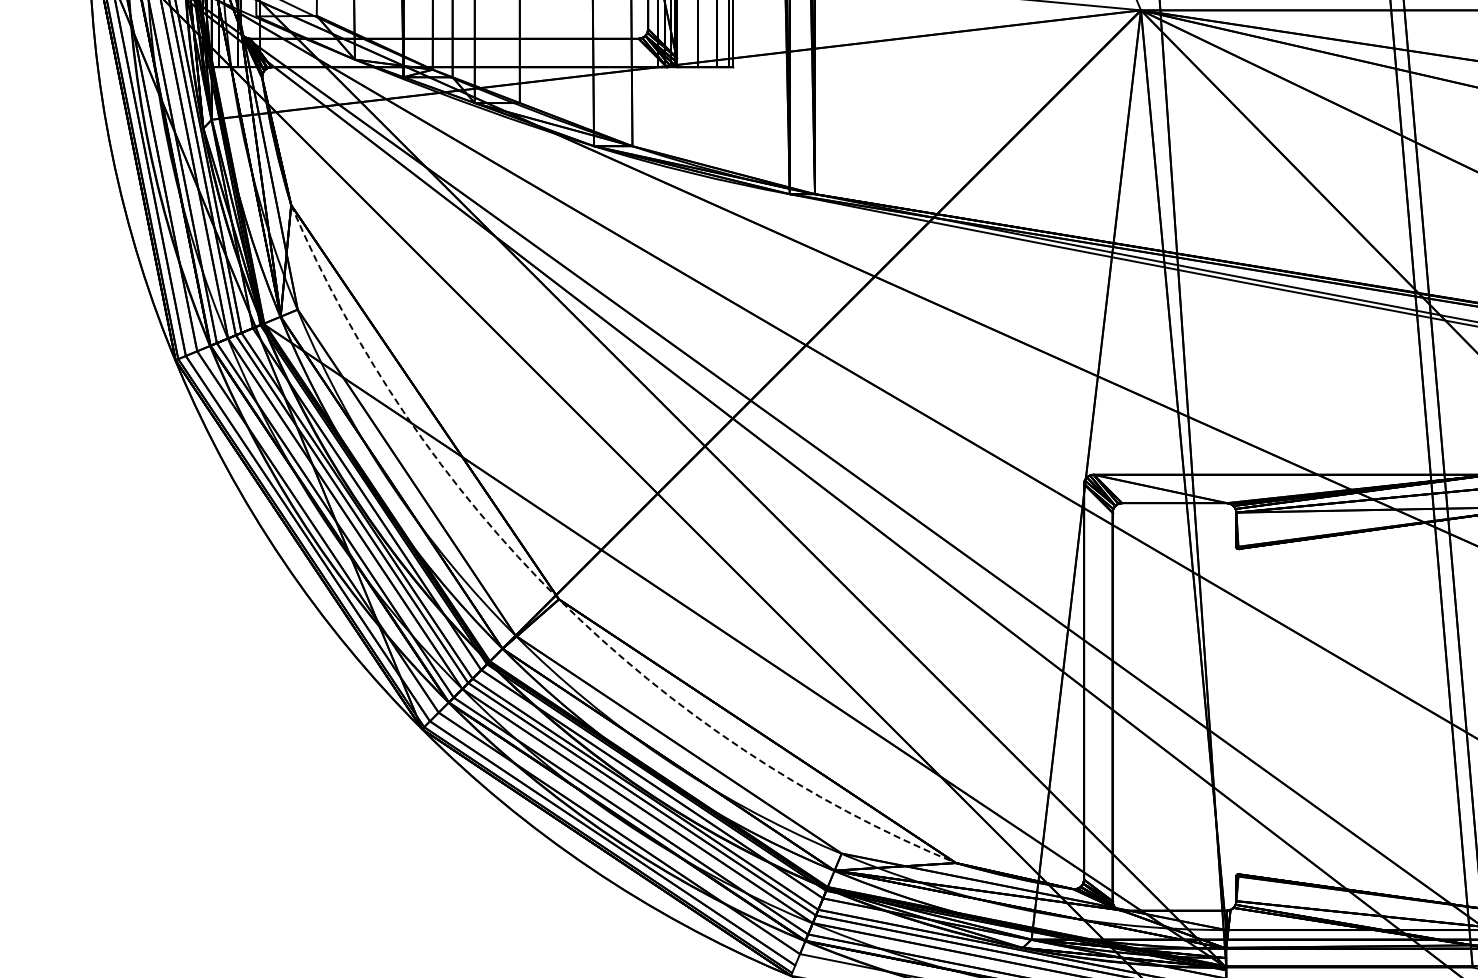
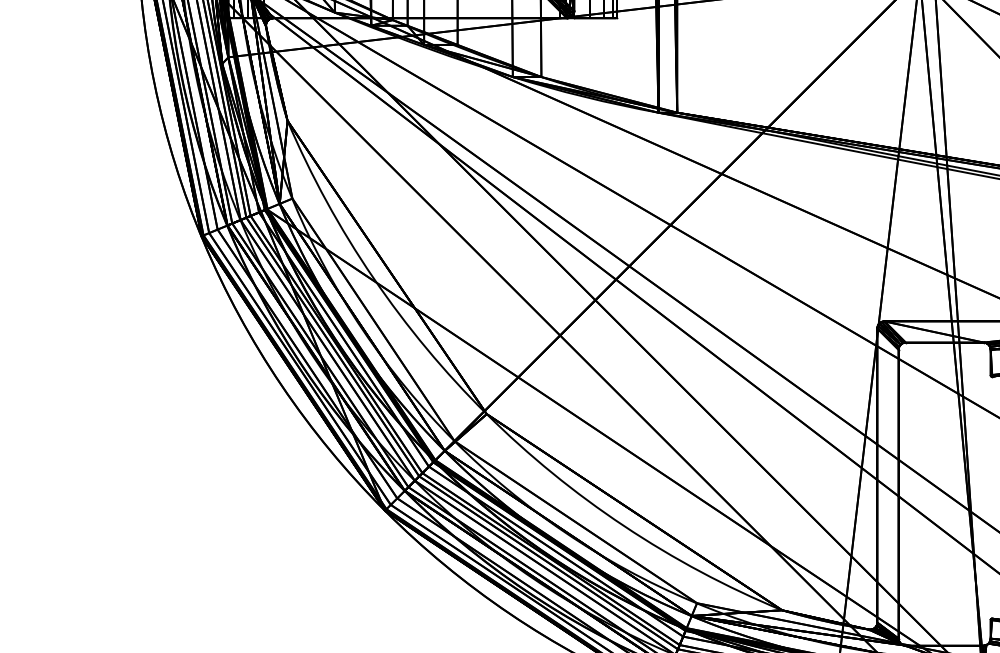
arc: (559, 599) -> (487, 414), dashed -> solid

